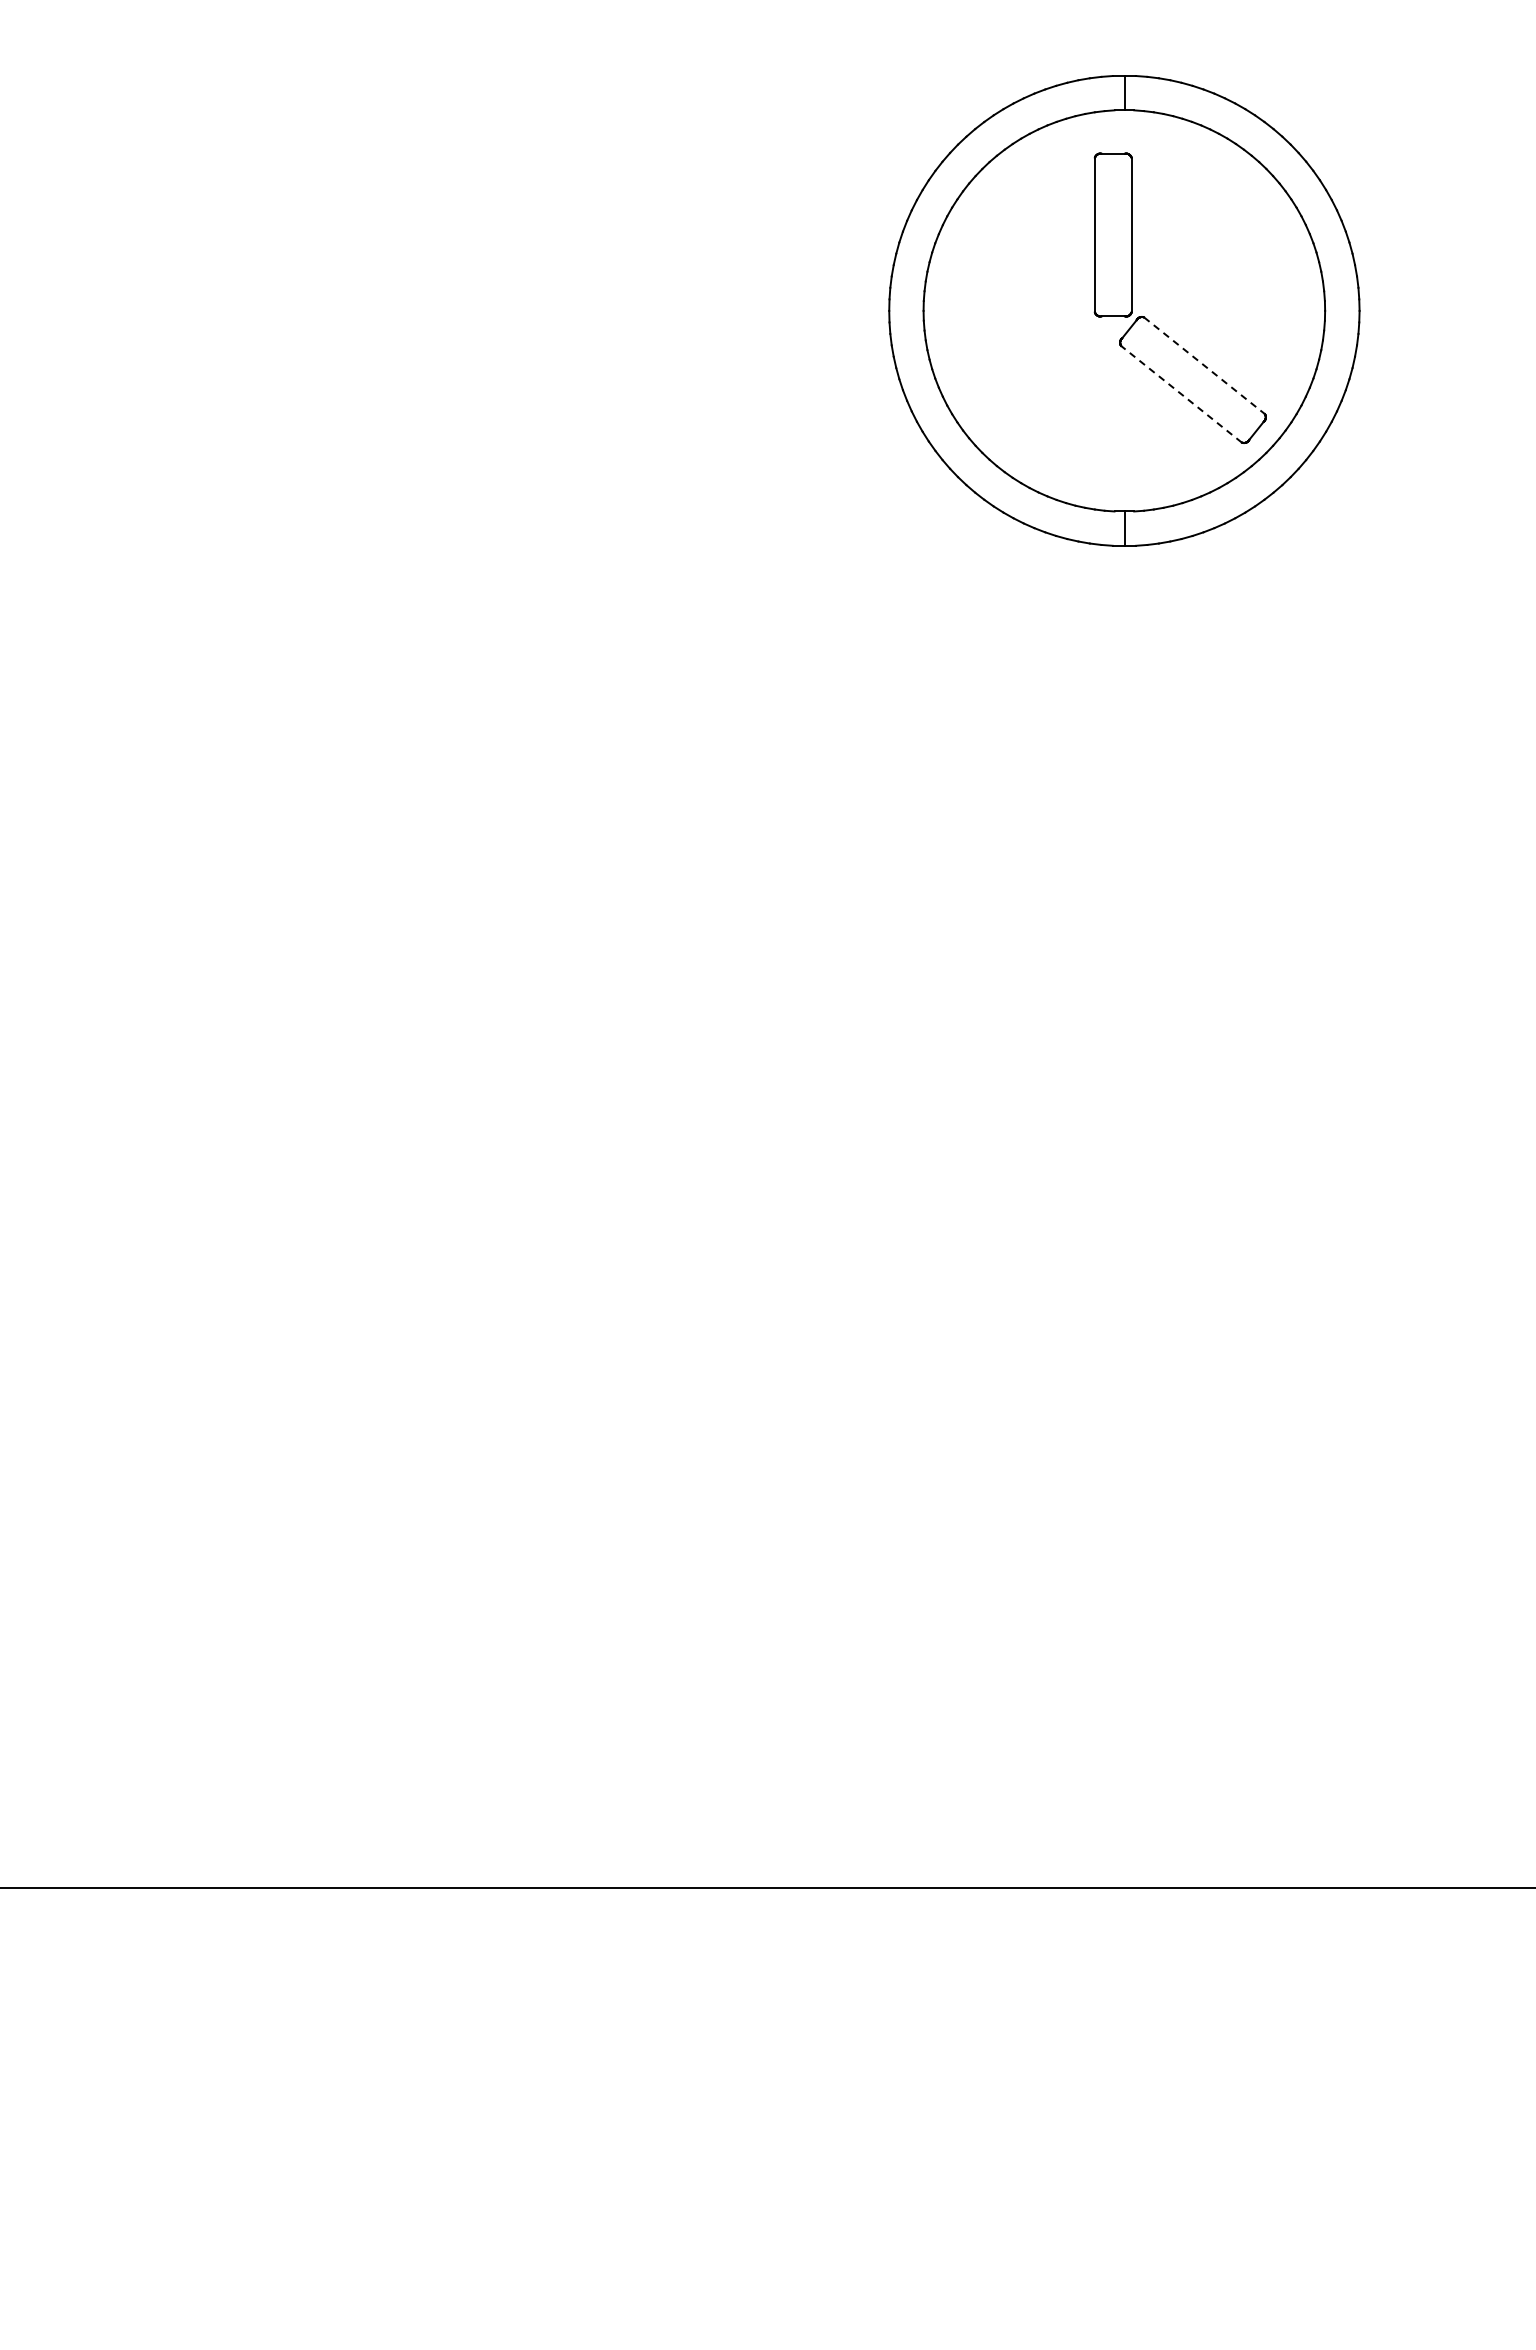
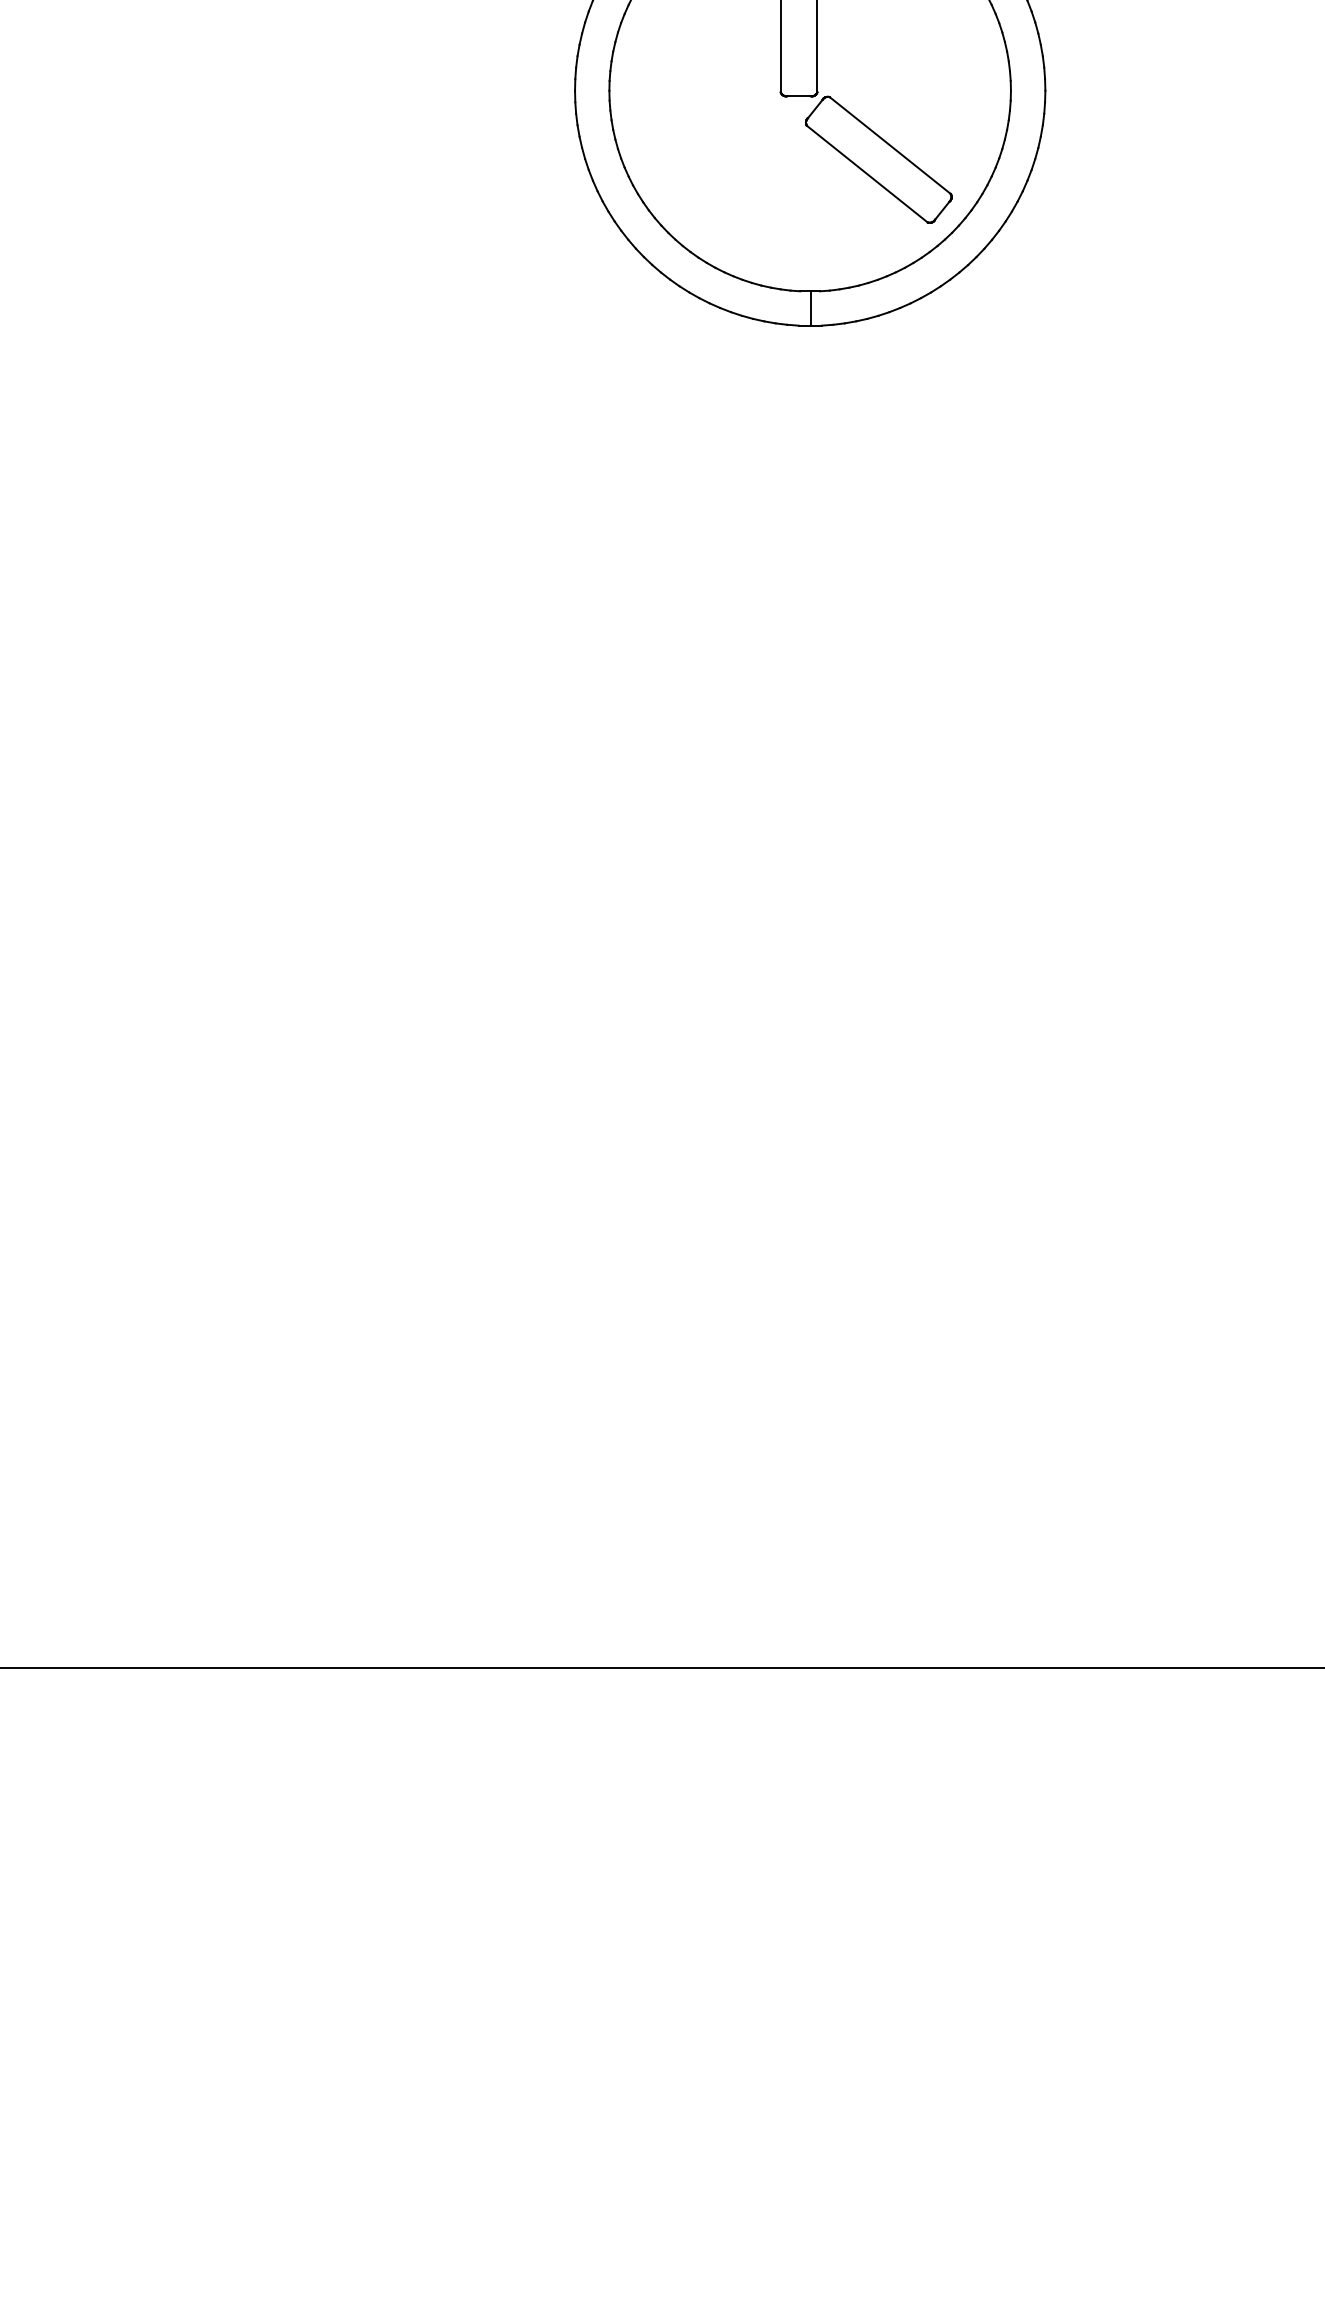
line: (1204, 366) -> (890, 146), dashed -> solid
line: (1181, 394) -> (867, 174), dashed -> solid

